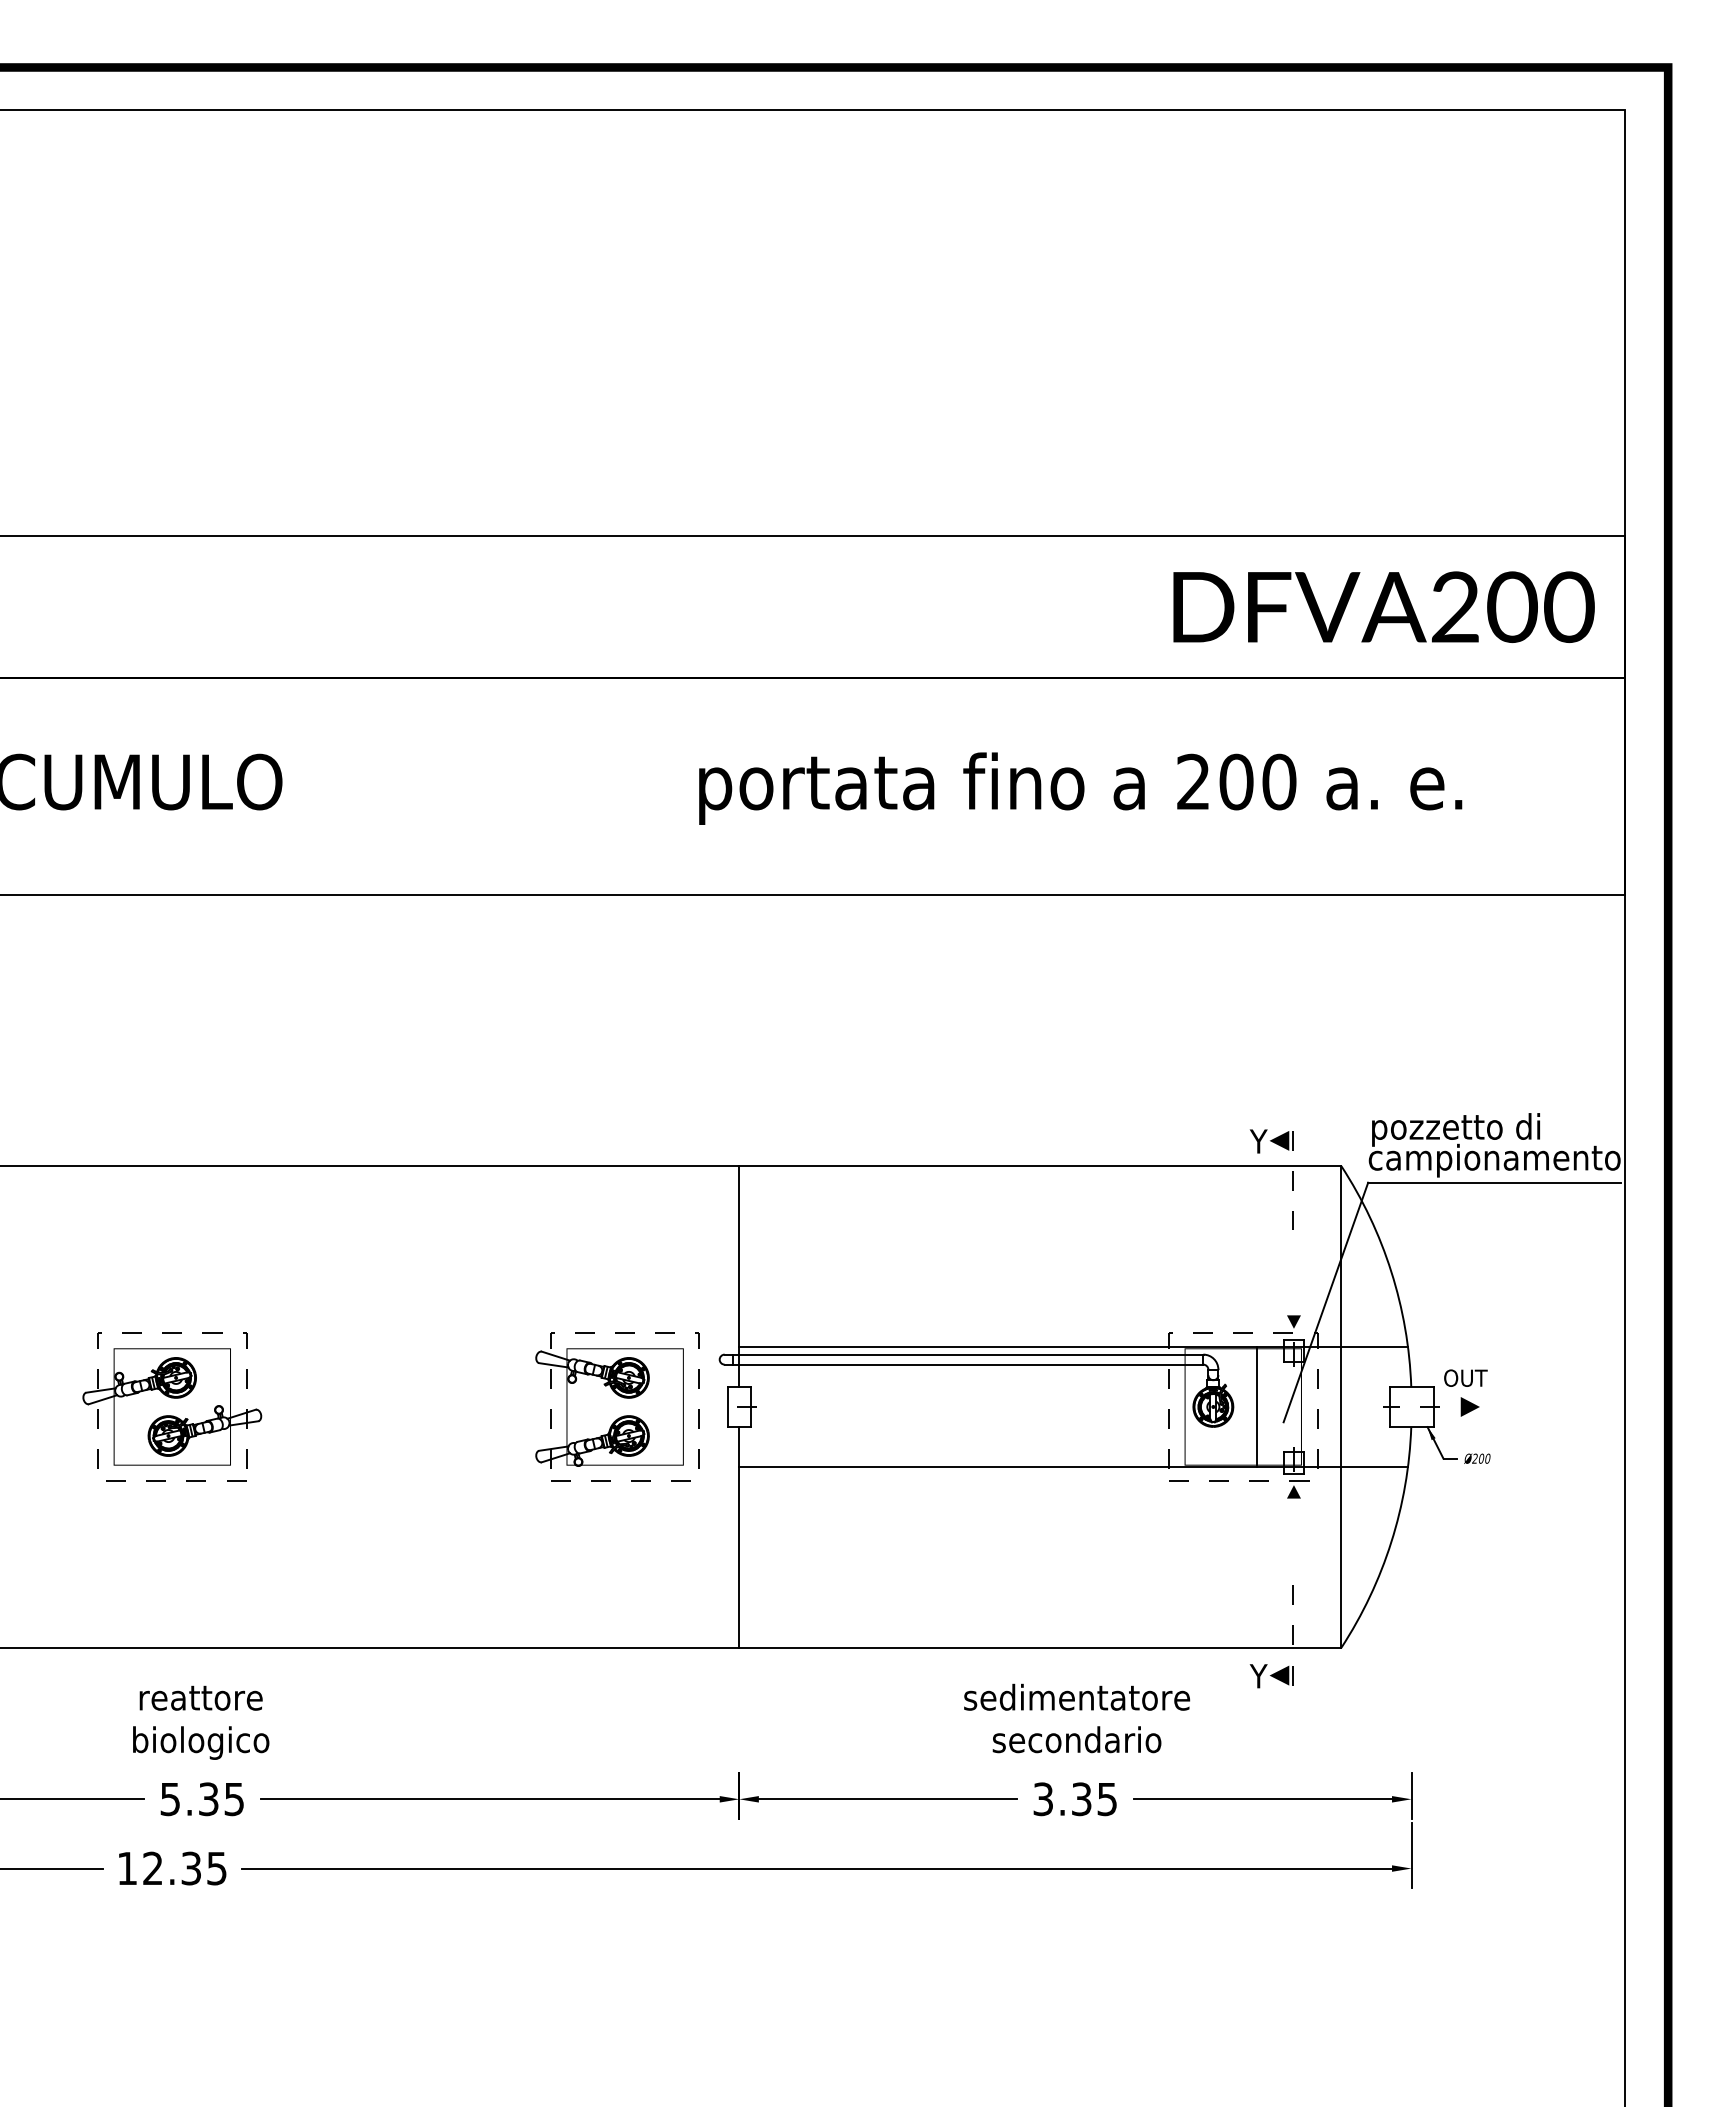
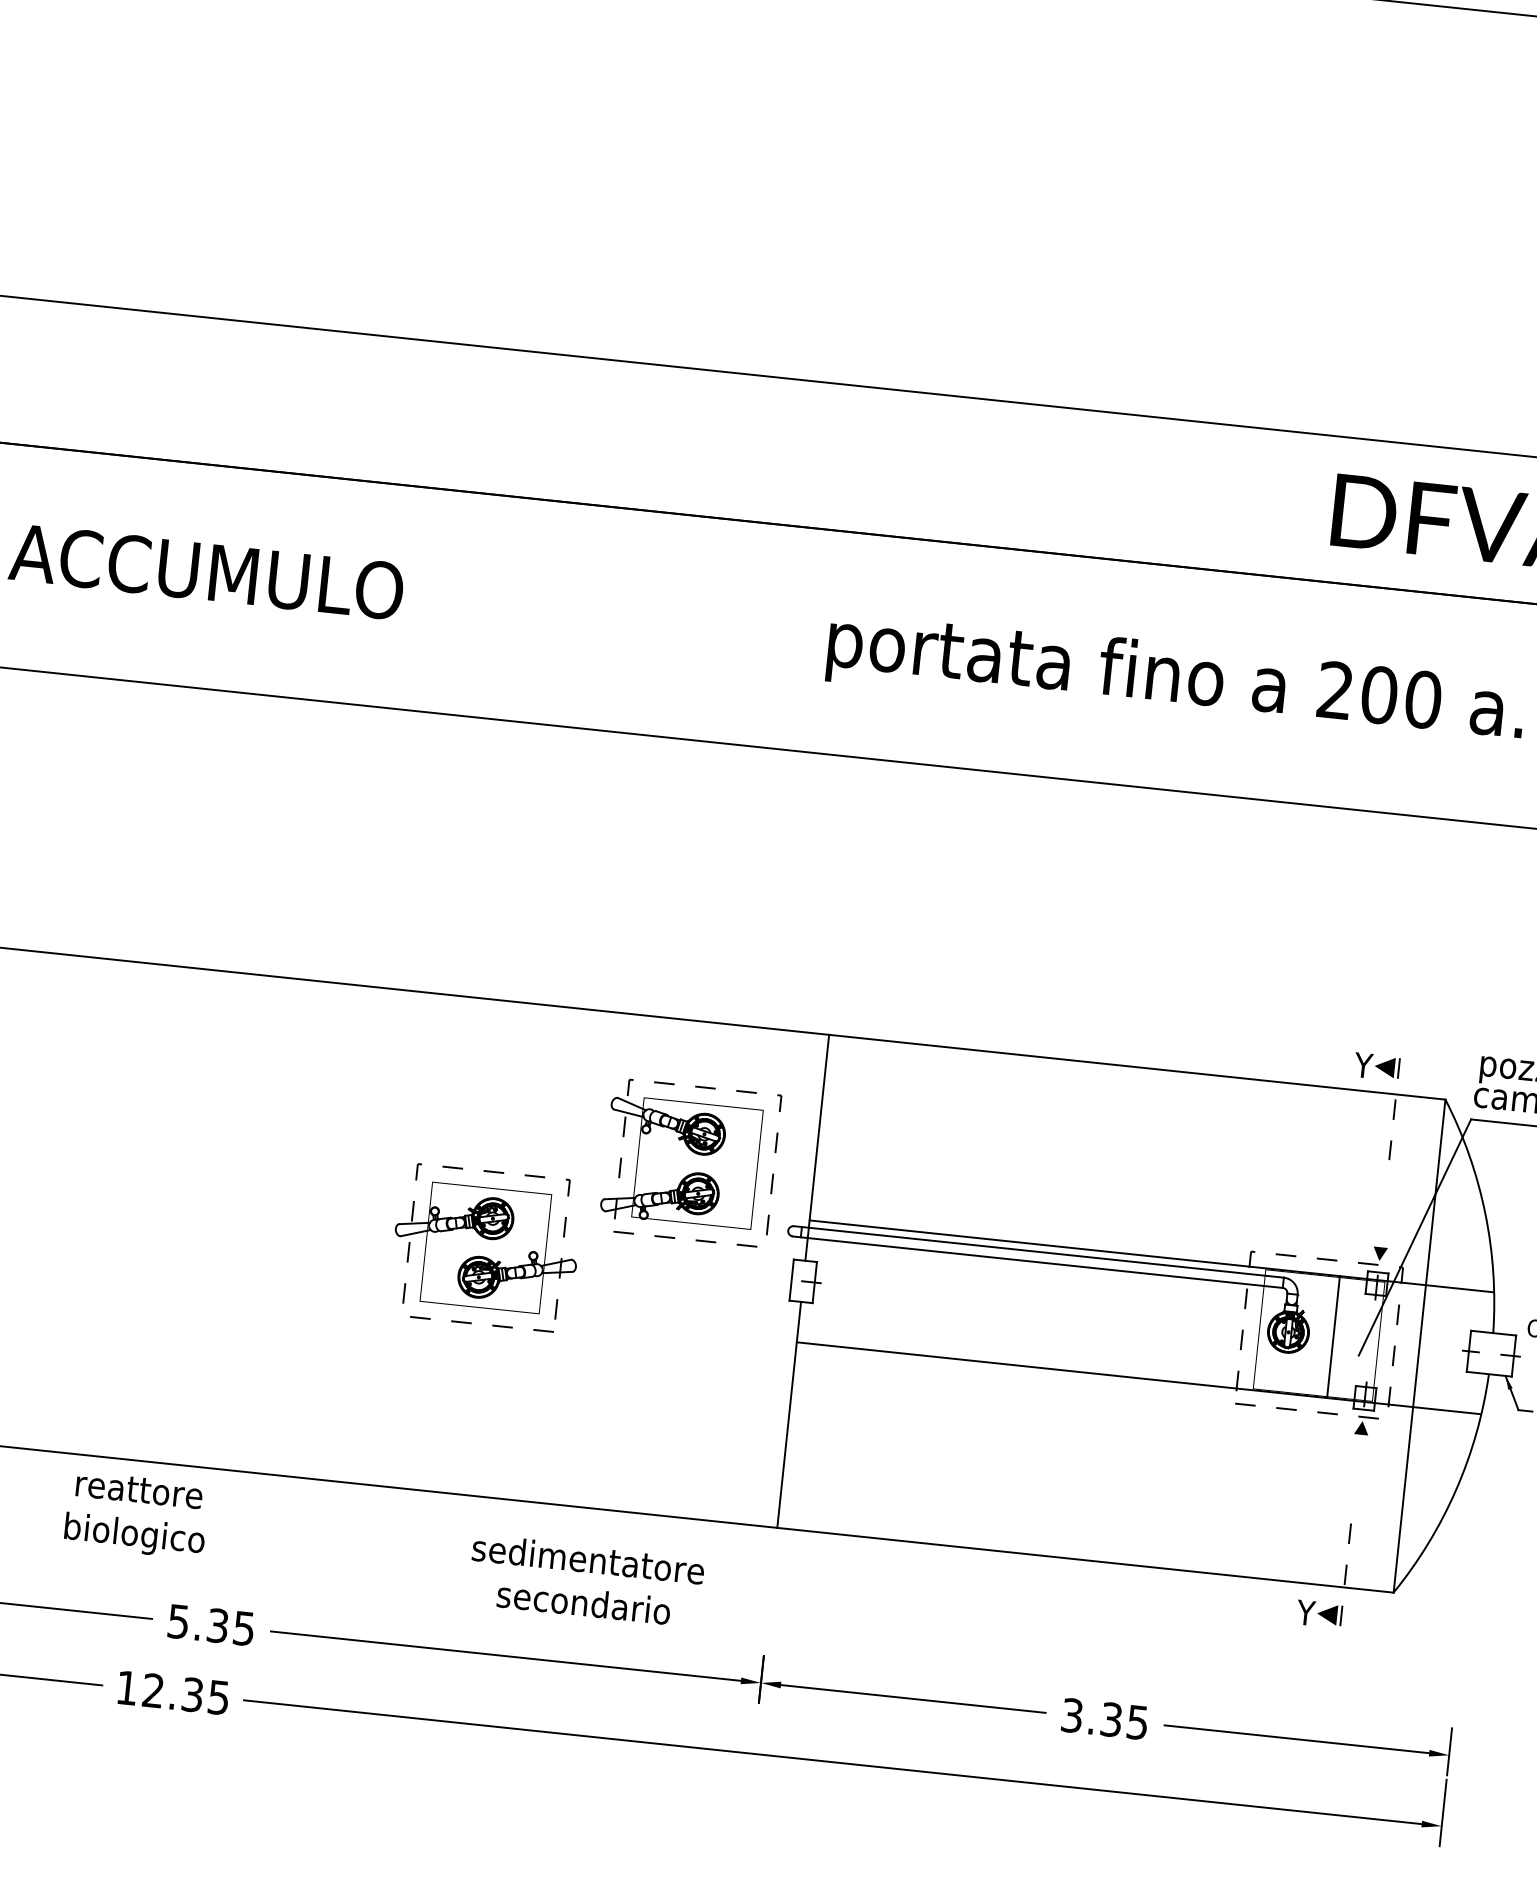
part: (172, 1406) -> (486, 1247), moved
part: (617, 1406) -> (689, 1162), moved
text: (1077, 1718) -> (586, 1581), moved
text: (201, 1722) -> (137, 1515), moved

